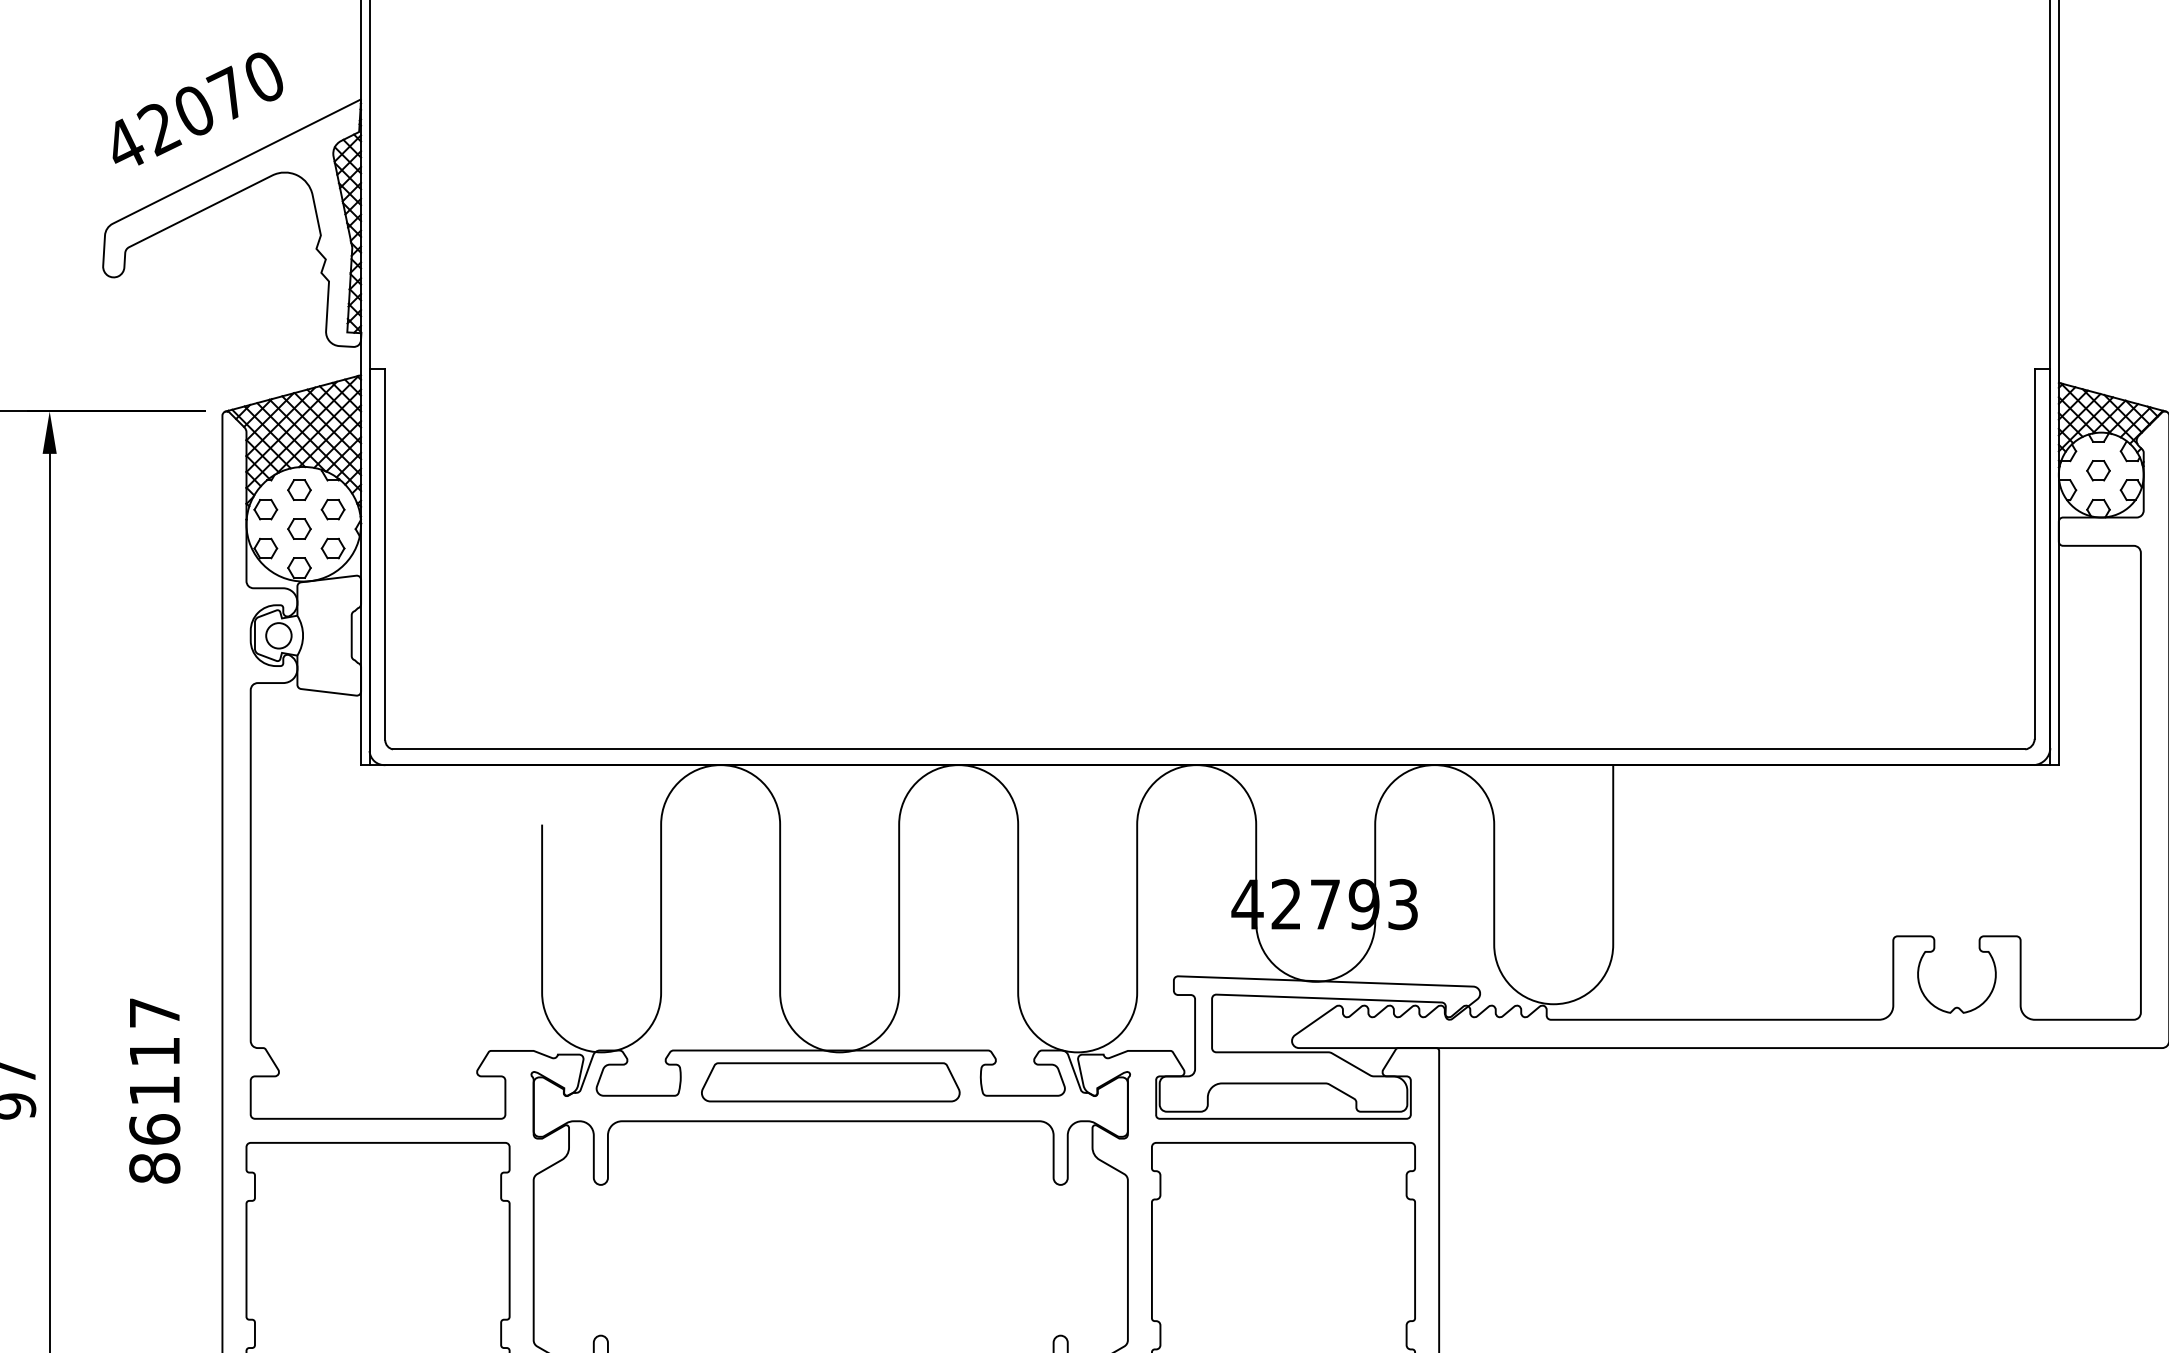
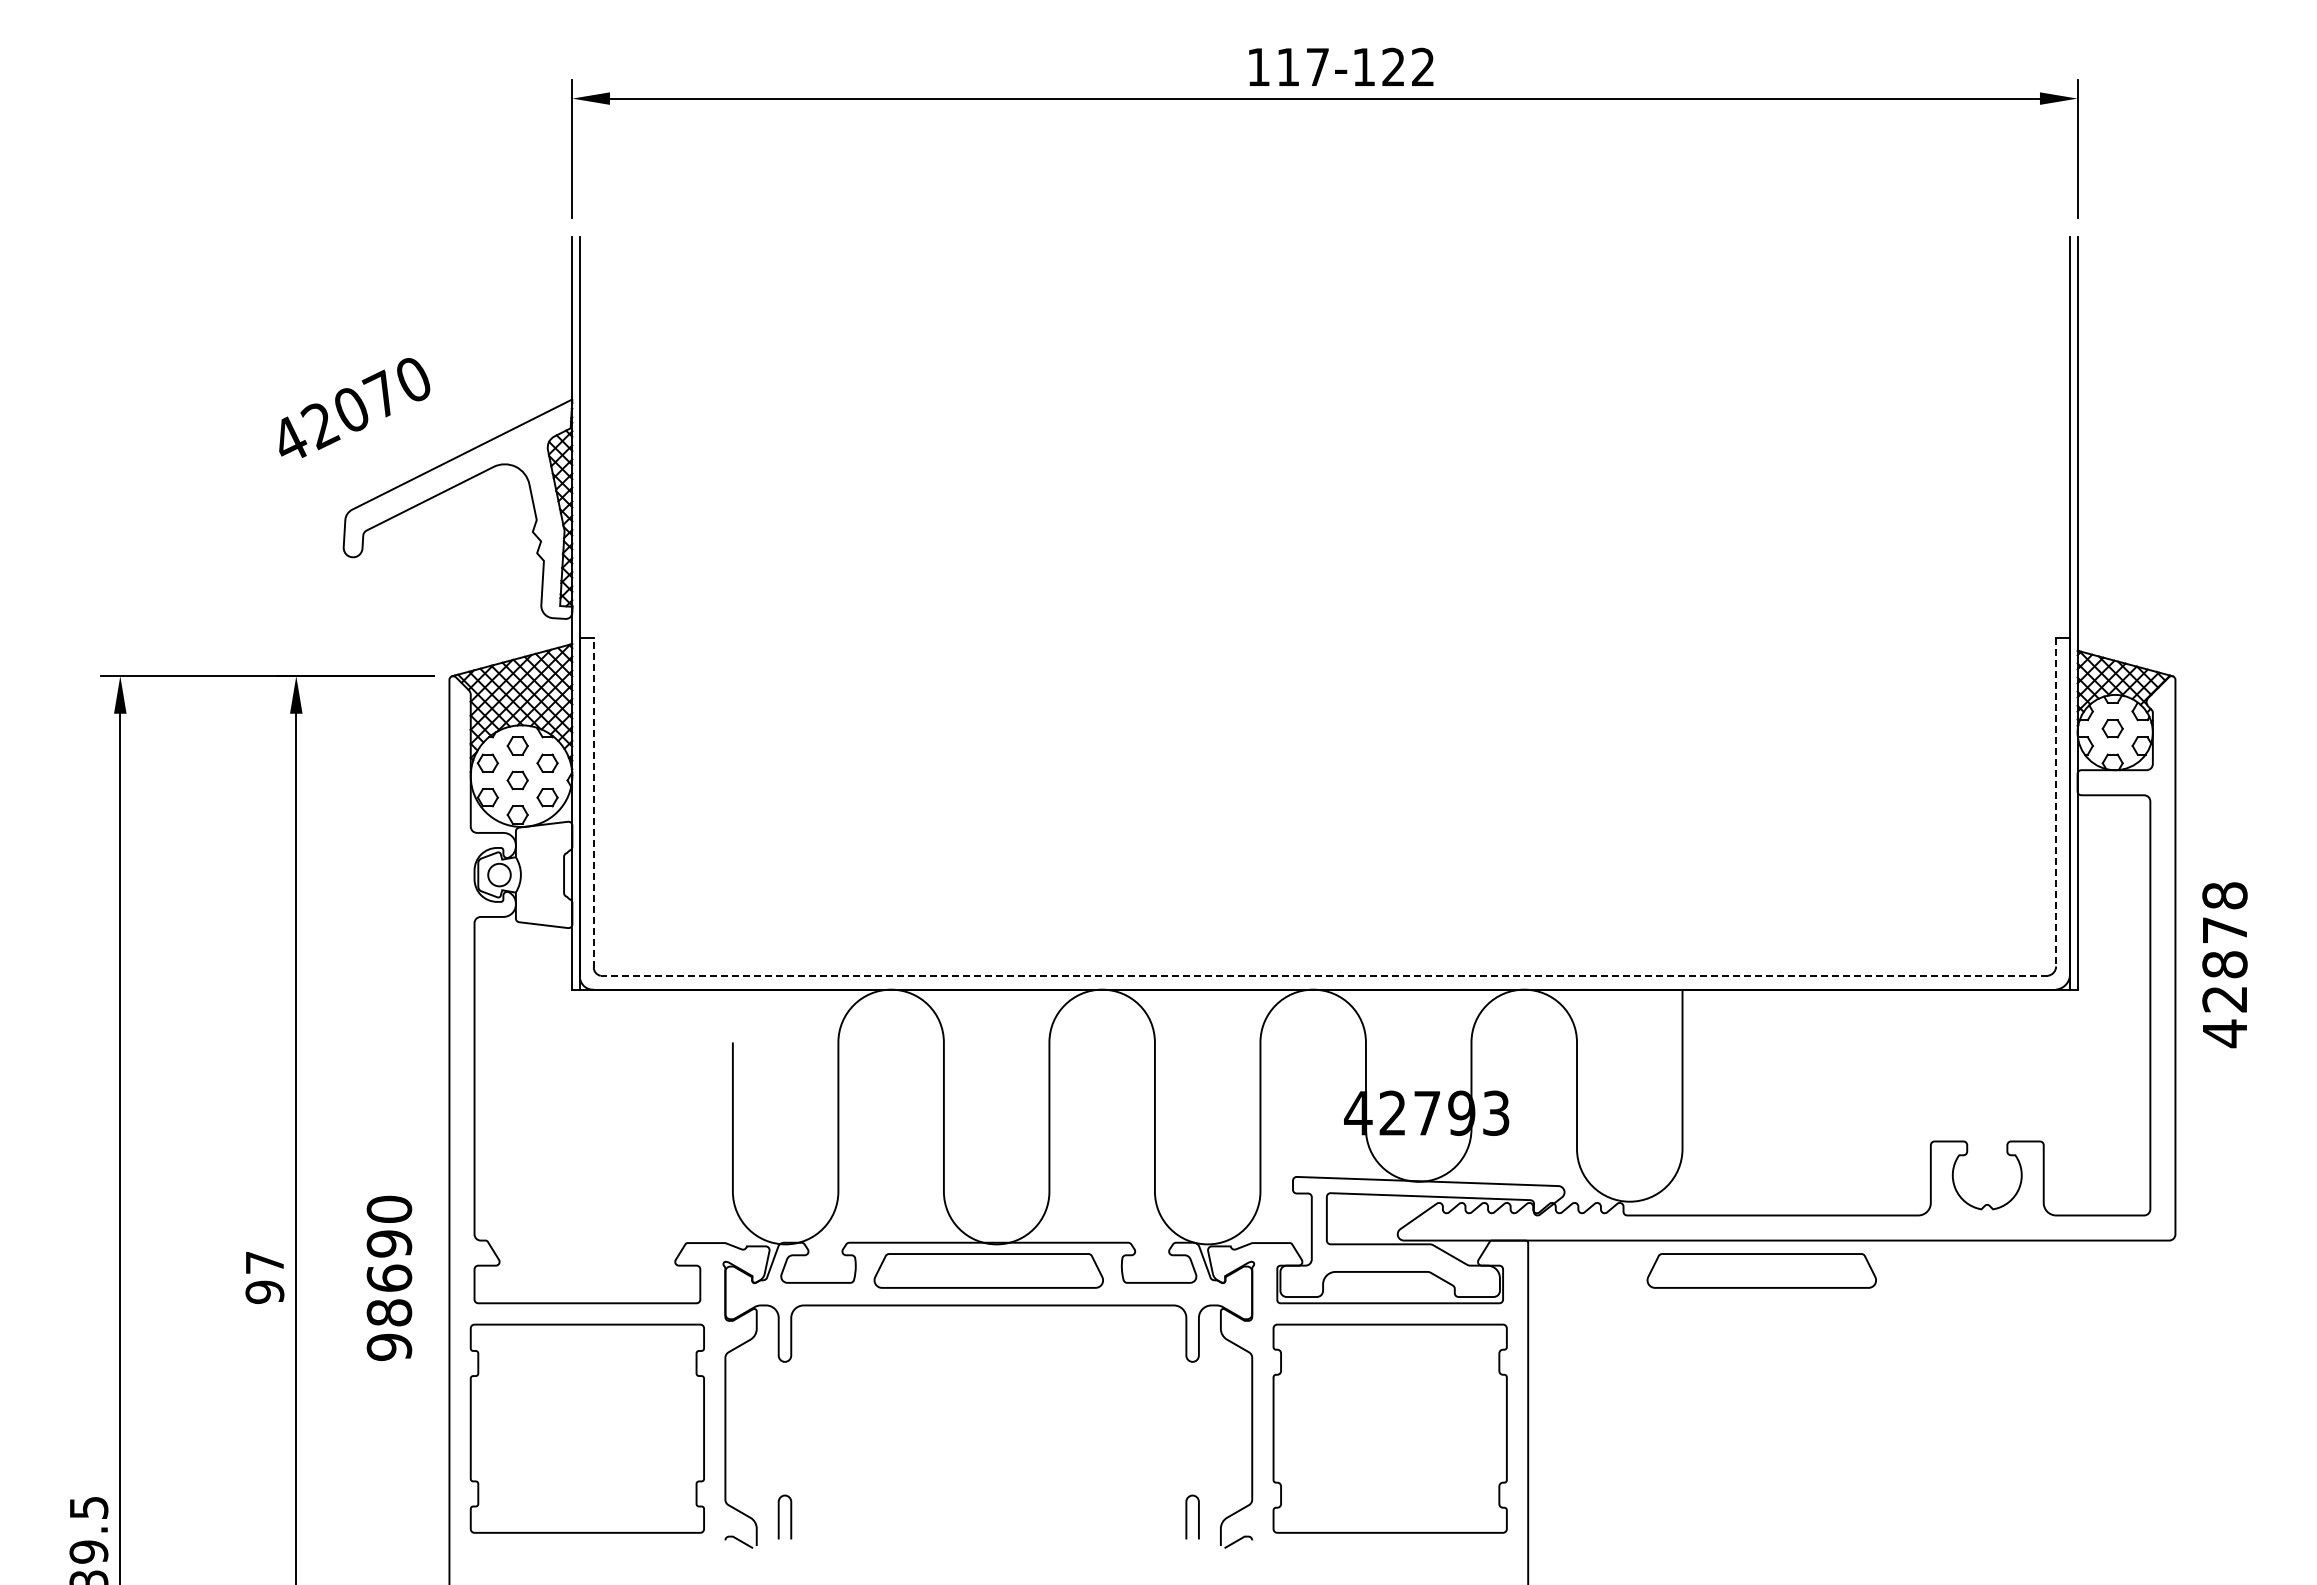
text: (197, 108) -> (354, 407), moved
line: (2035, 553) -> (2056, 802), solid -> dashed
line: (384, 555) -> (593, 803), solid -> dashed
line: (1209, 749) -> (1324, 975), solid -> dashed
part: (1702, 1081) -> (1761, 1270), added
text: (154, 1090) -> (389, 1278), 86117 -> 98690

